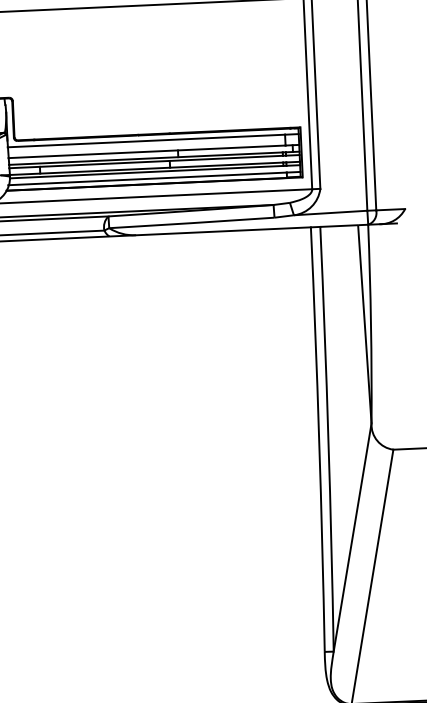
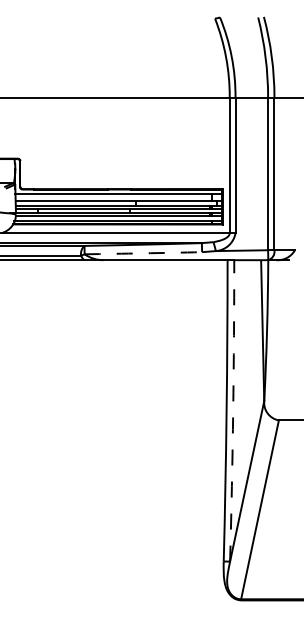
arc: (192, 223) -> (143, 253), solid -> dashed
arc: (328, 438) -> (233, 410), solid -> dashed

